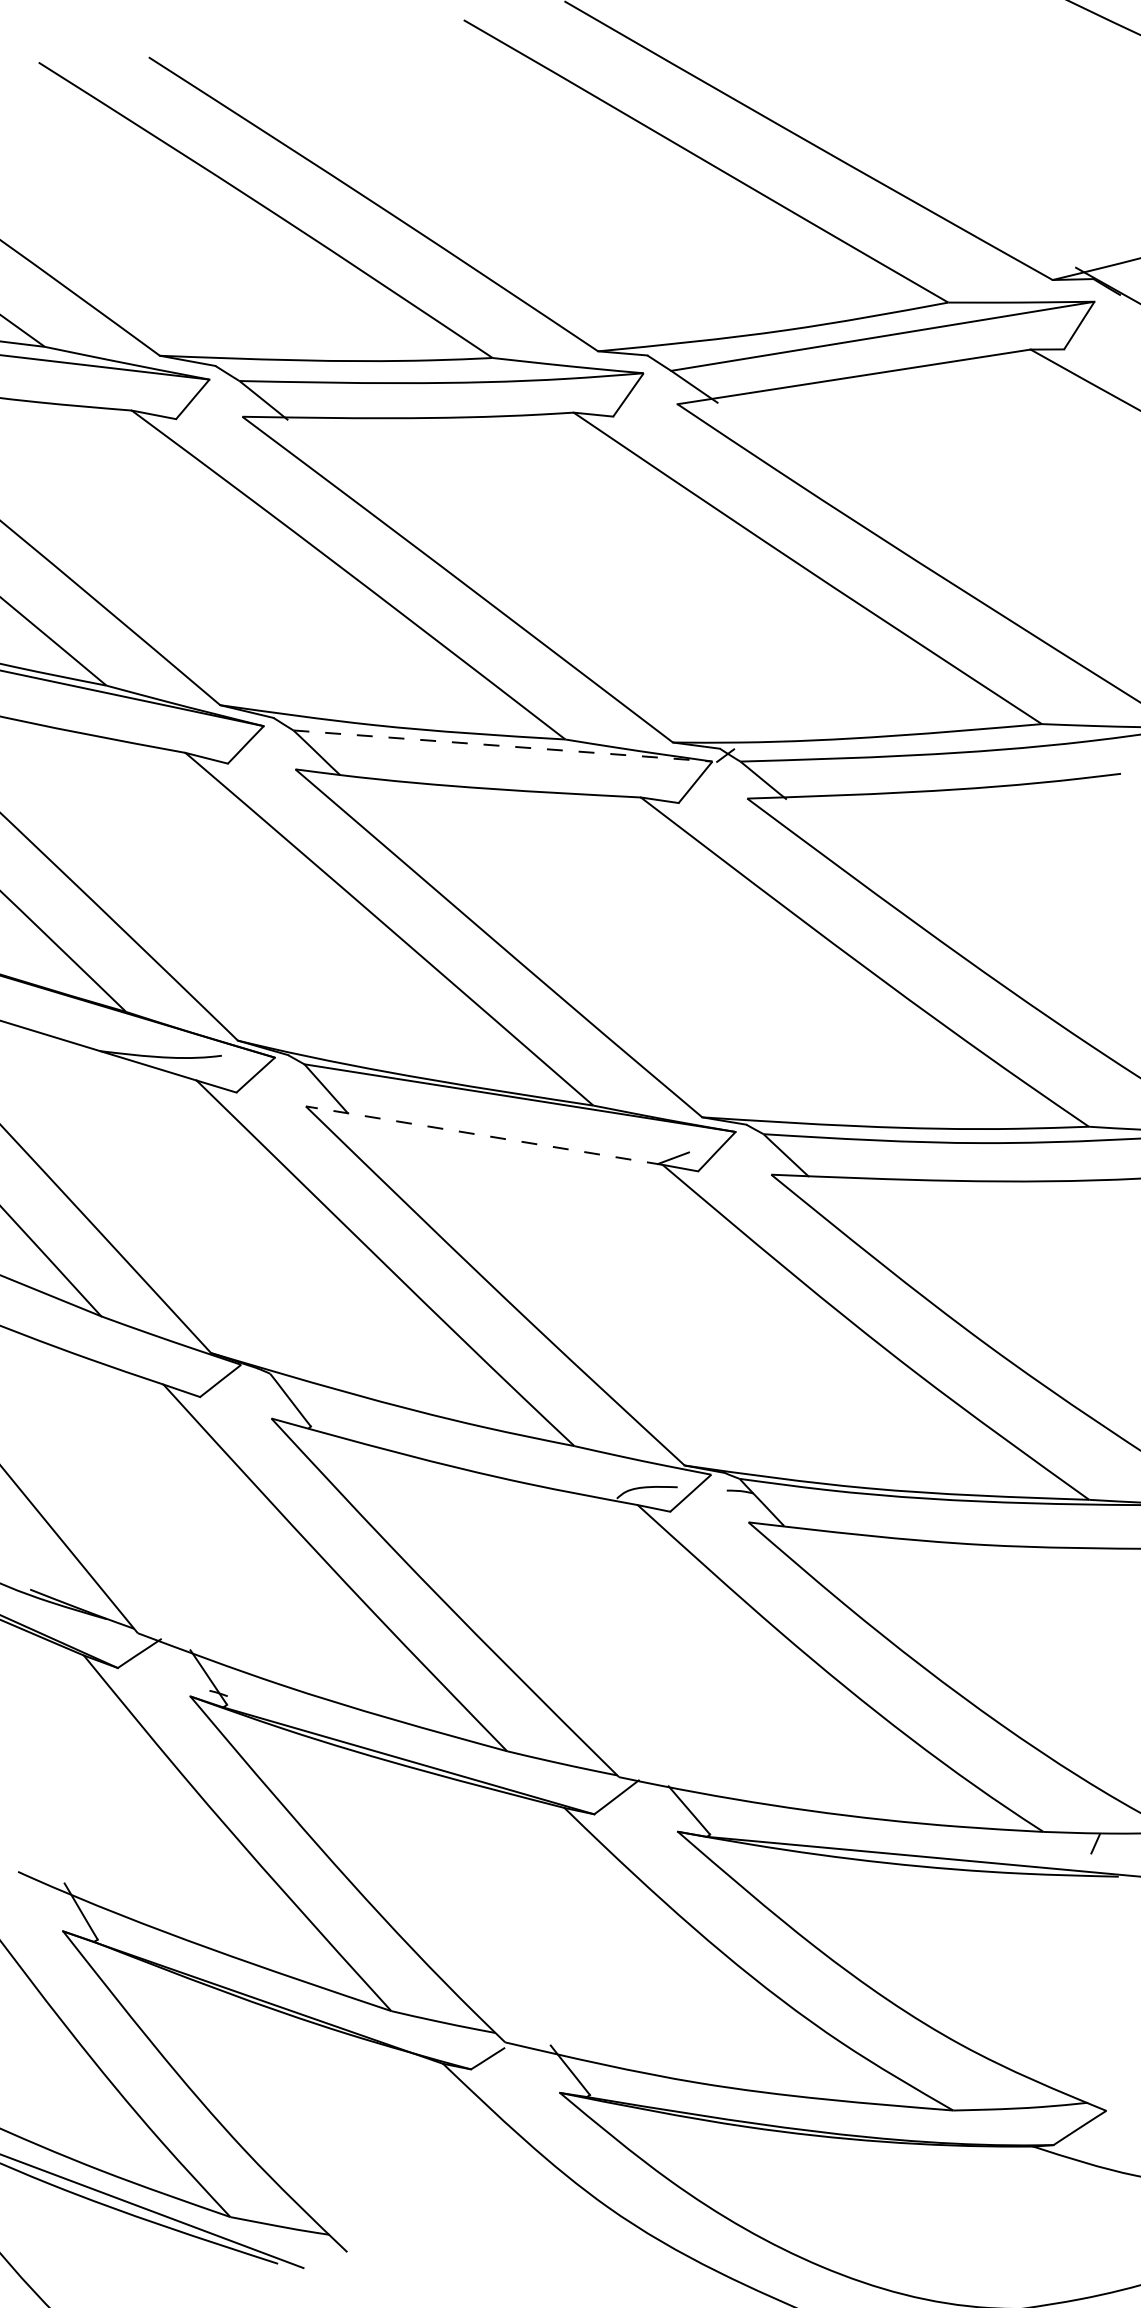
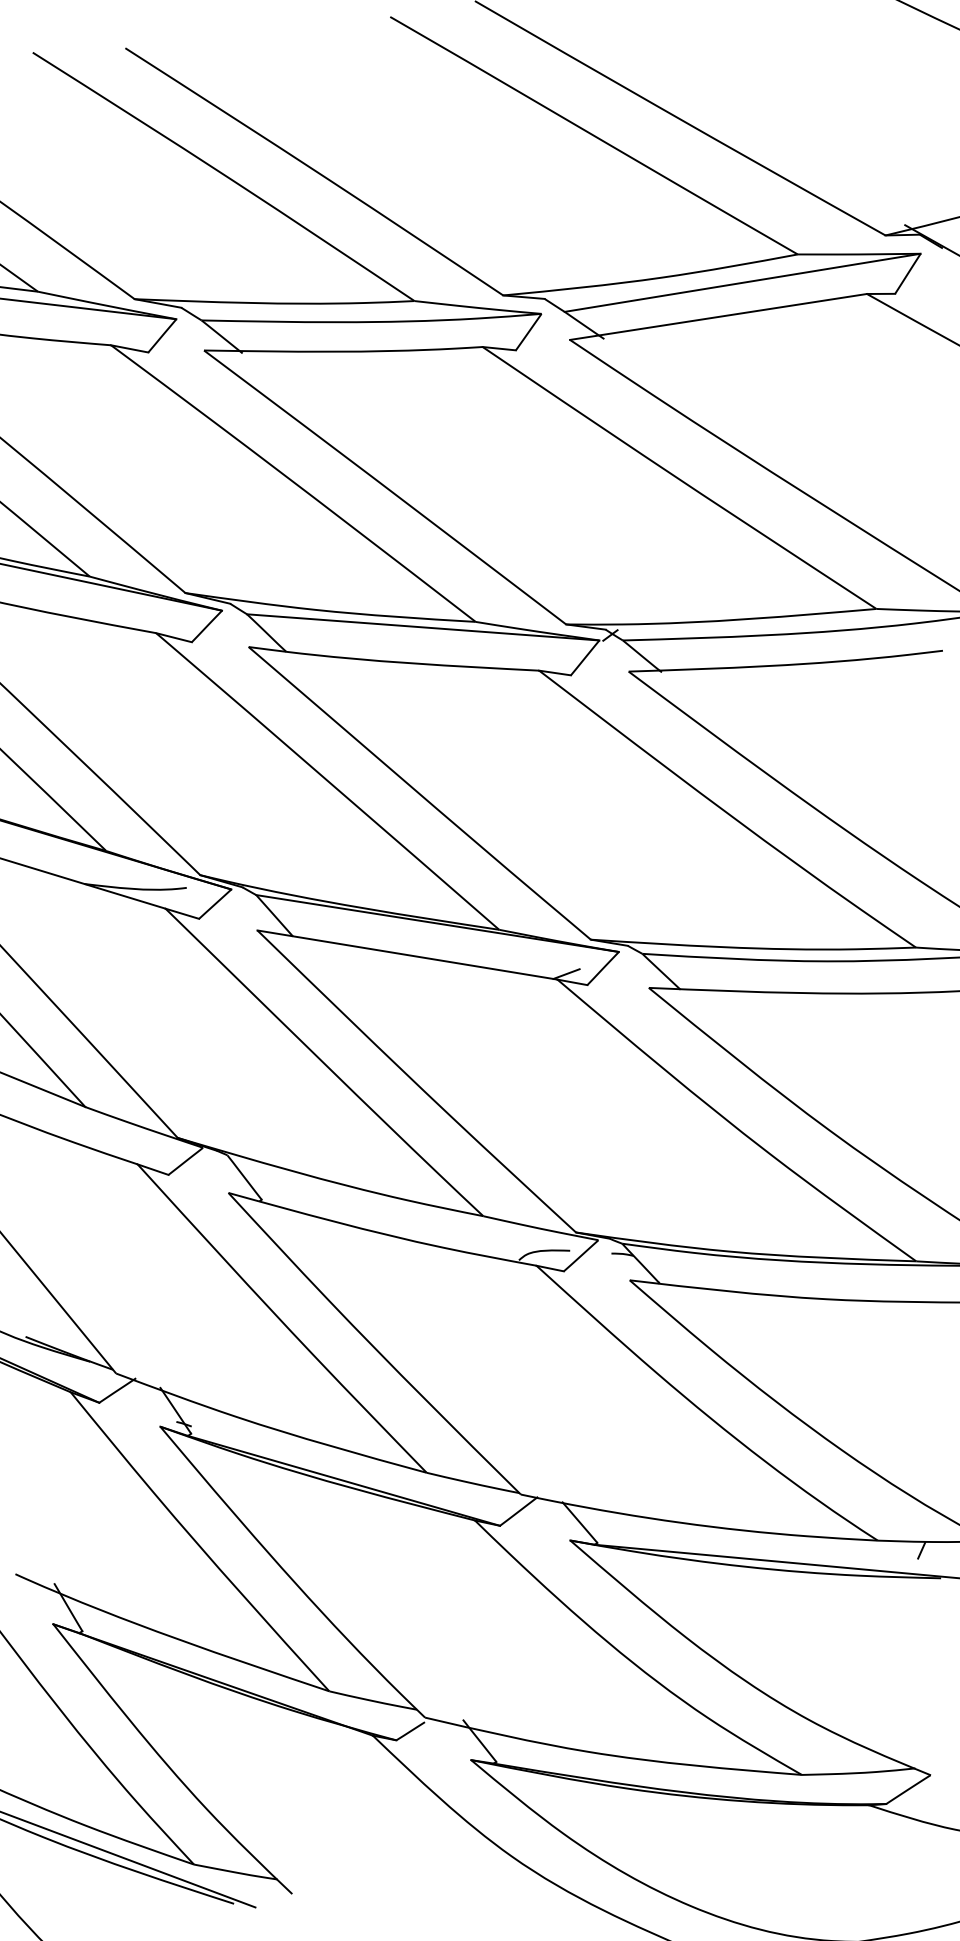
line: (503, 746) -> (423, 627), dashed -> solid
line: (484, 1135) -> (407, 954), dashed -> solid

